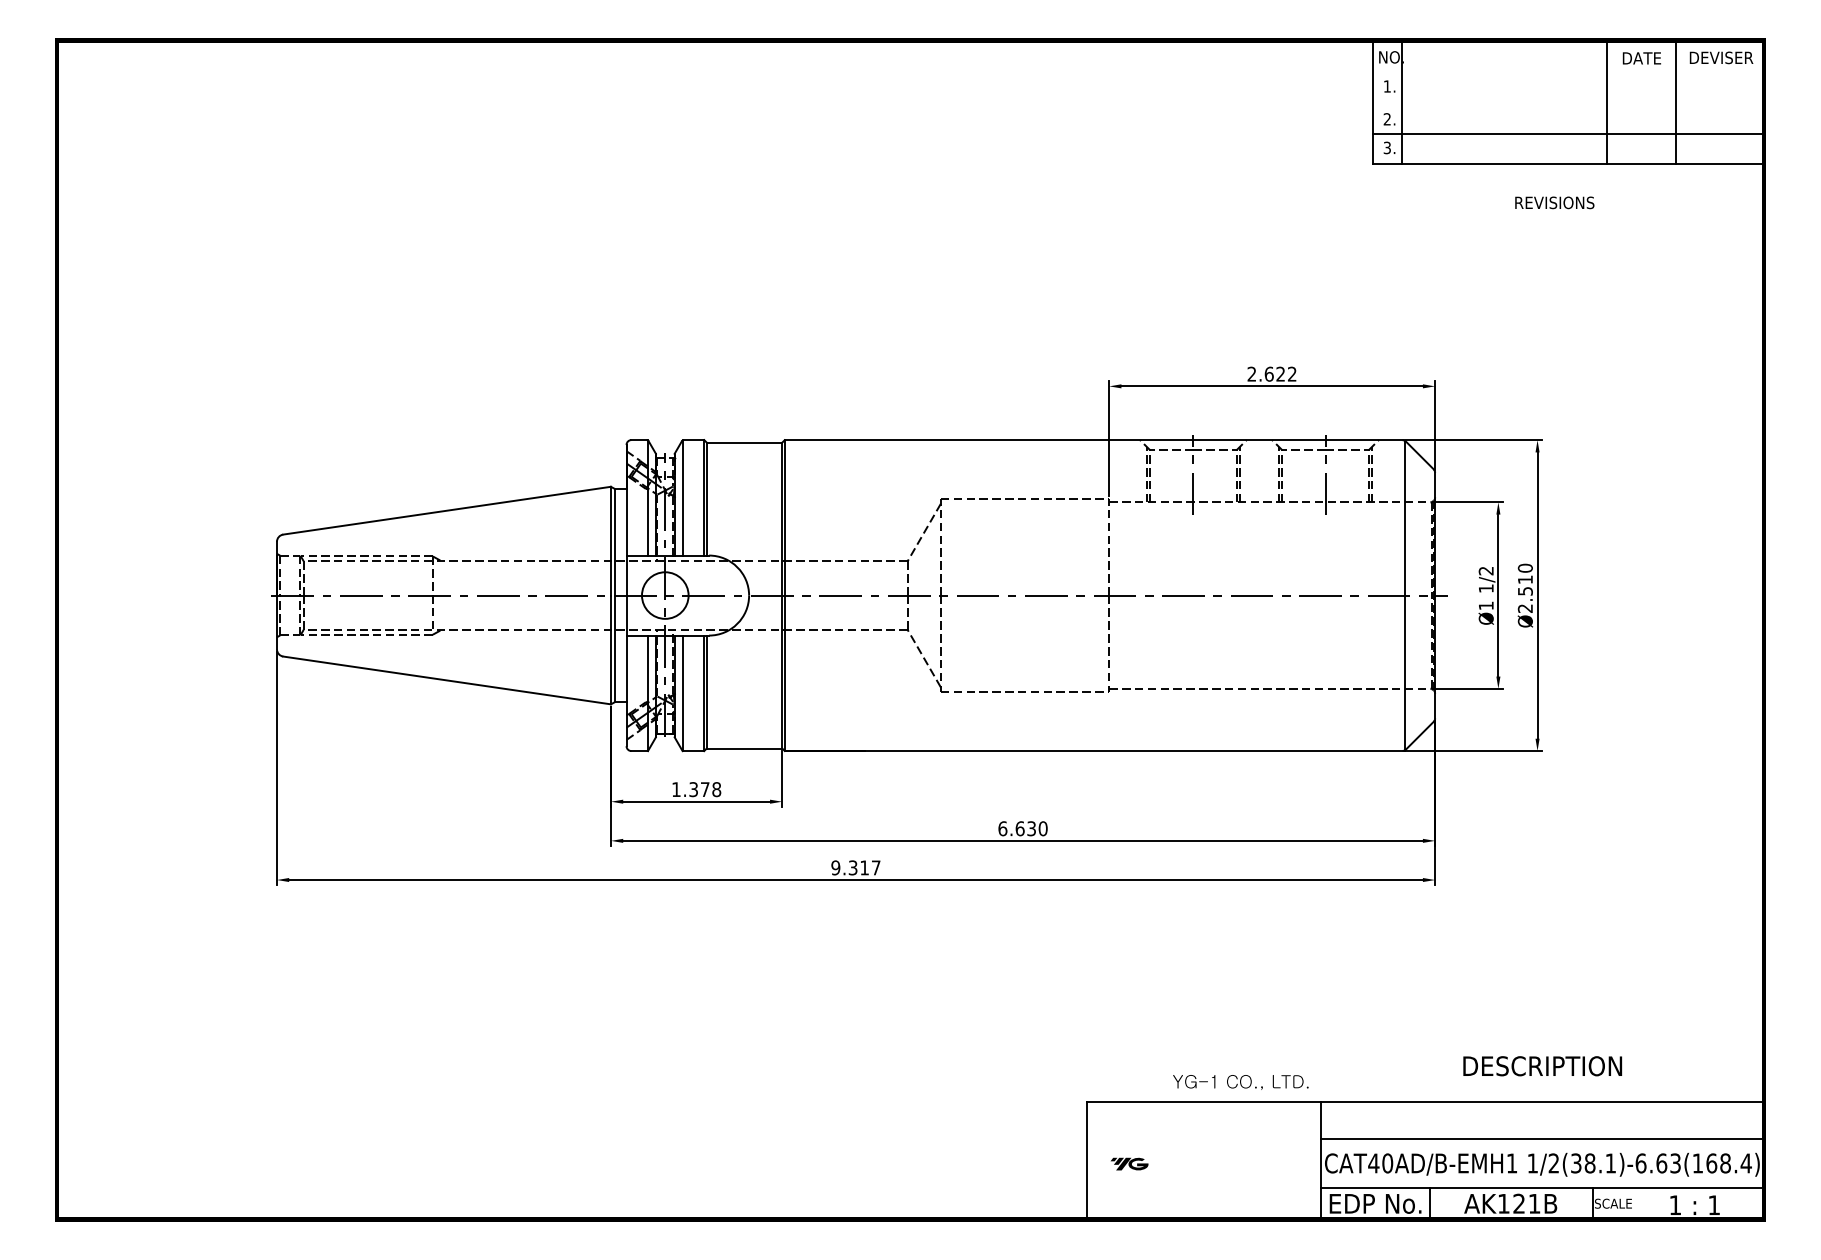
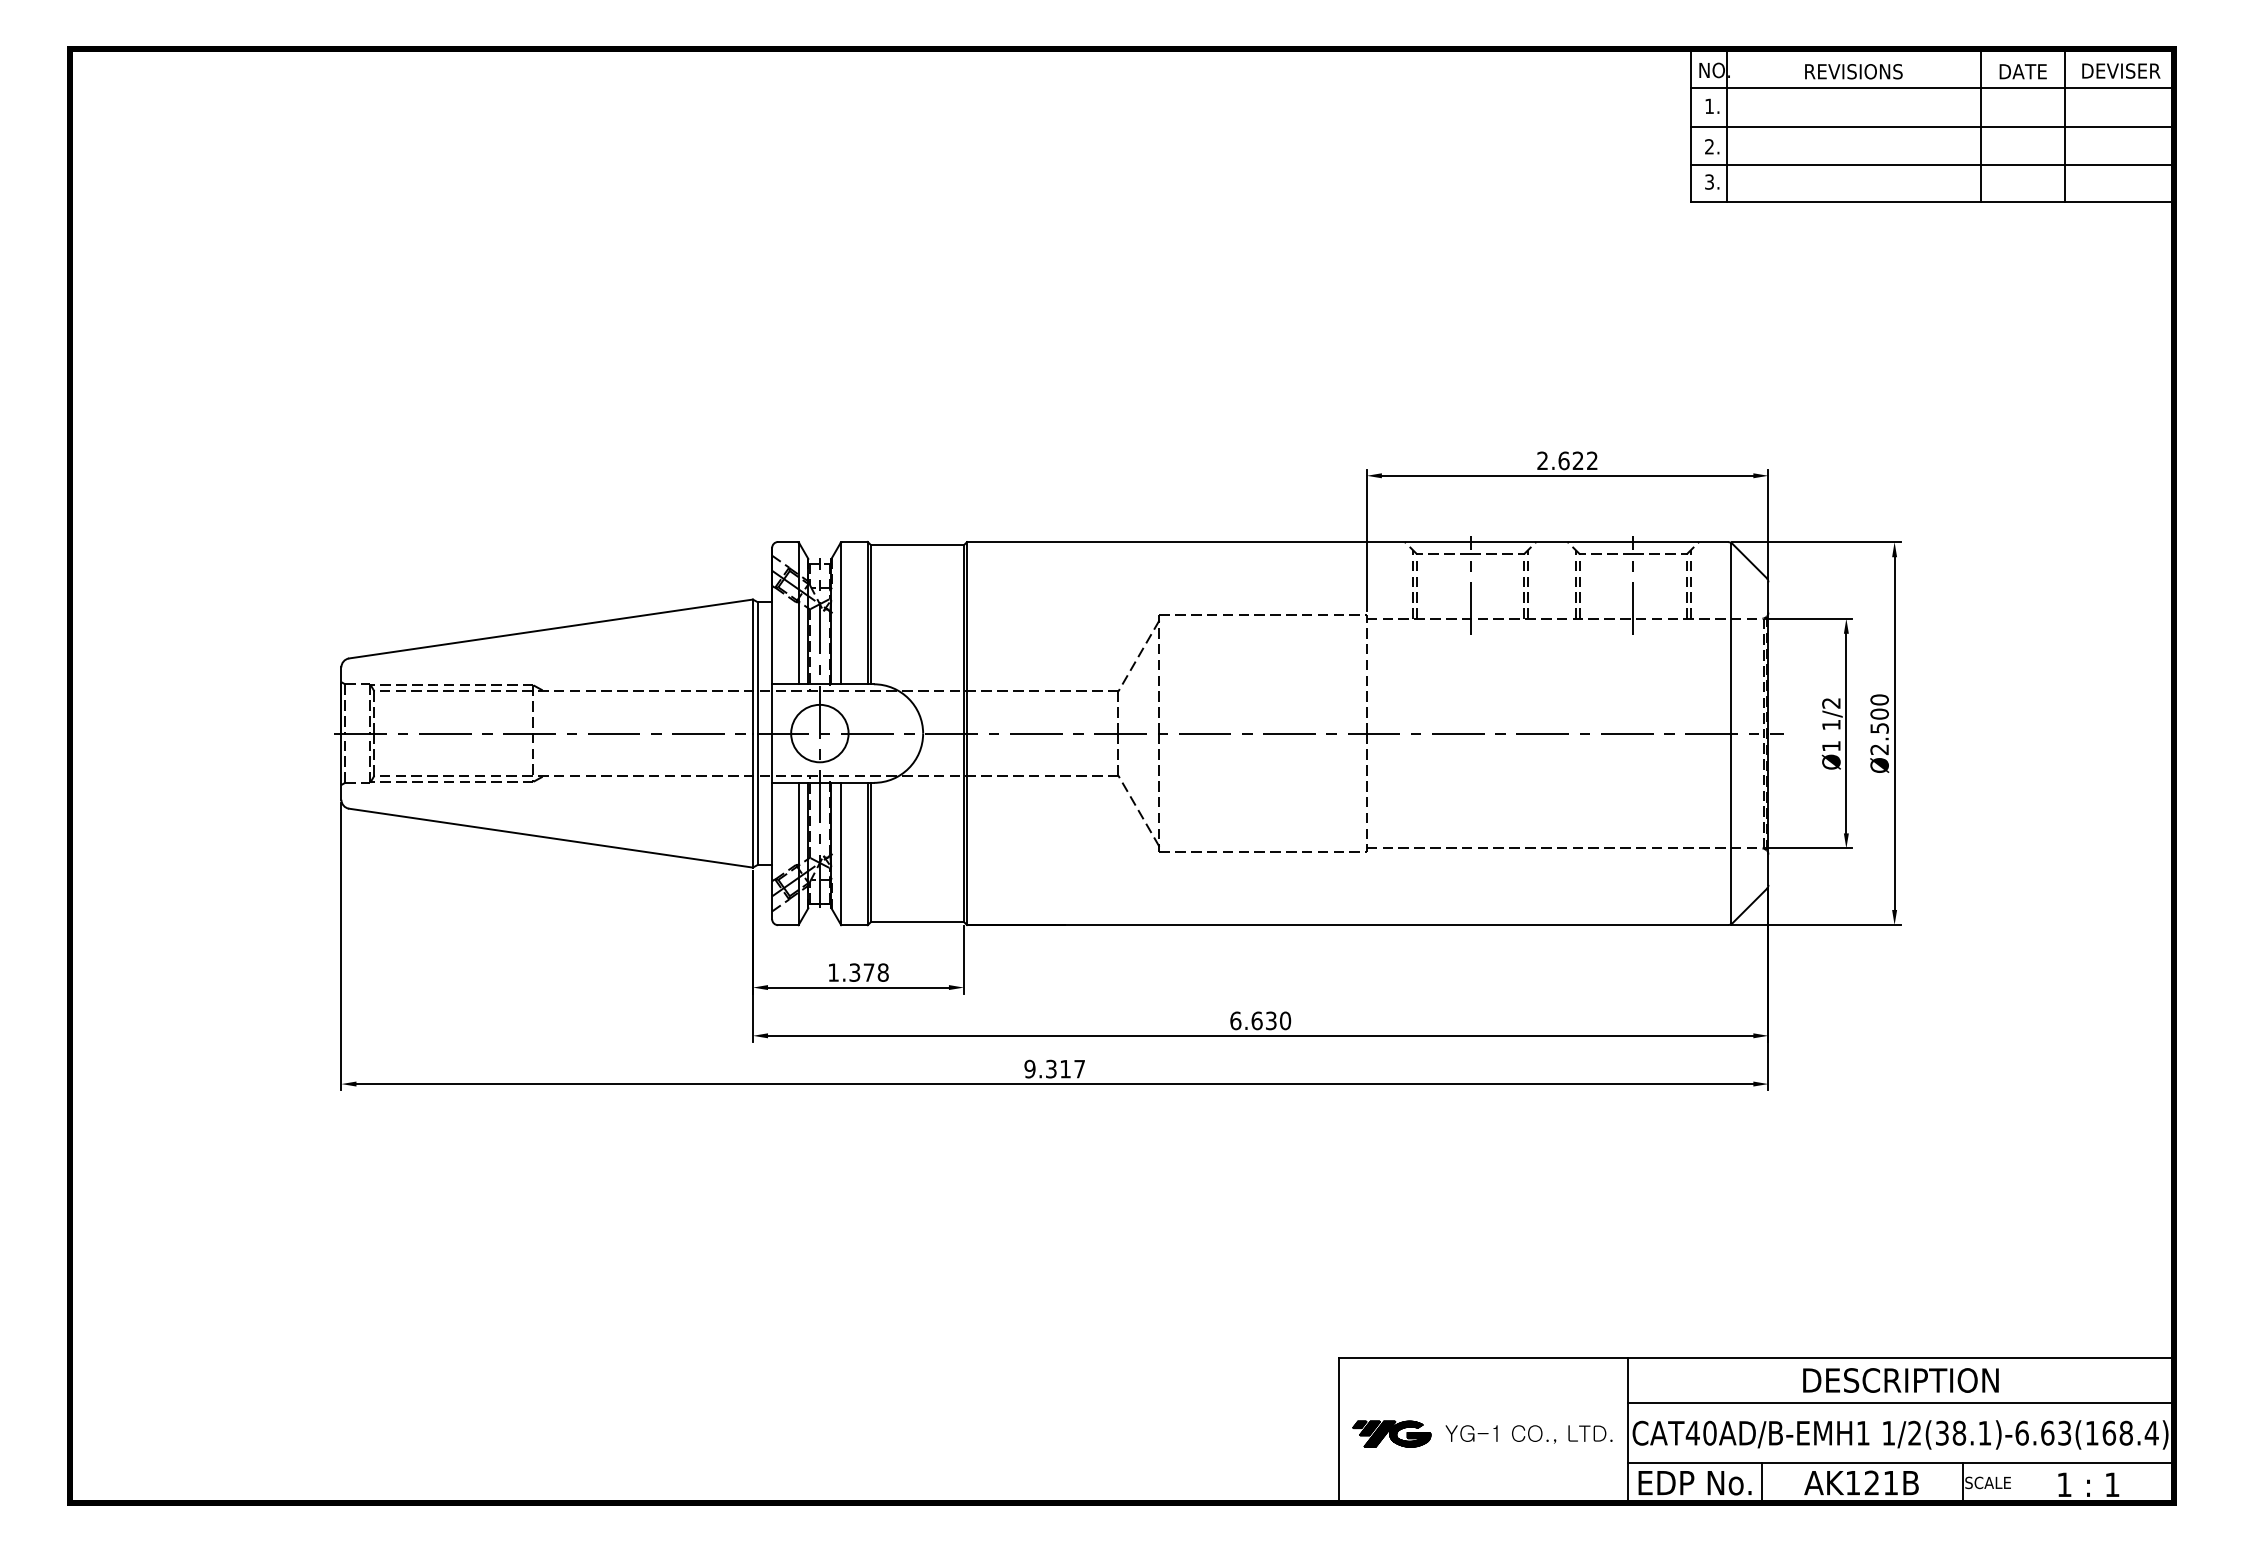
line: (1568, 71) -> (1932, 87), added
line: (1568, 102) -> (1932, 126), added
text: (1554, 202) -> (1853, 71), moved
text: (1525, 579) -> (1879, 713), Ø2.510 -> Ø2.500
text: (1542, 1066) -> (1900, 1380), moved
text: (1240, 1082) -> (1528, 1434), moved
part: (1129, 1163) -> (1391, 1433), size x1.67

